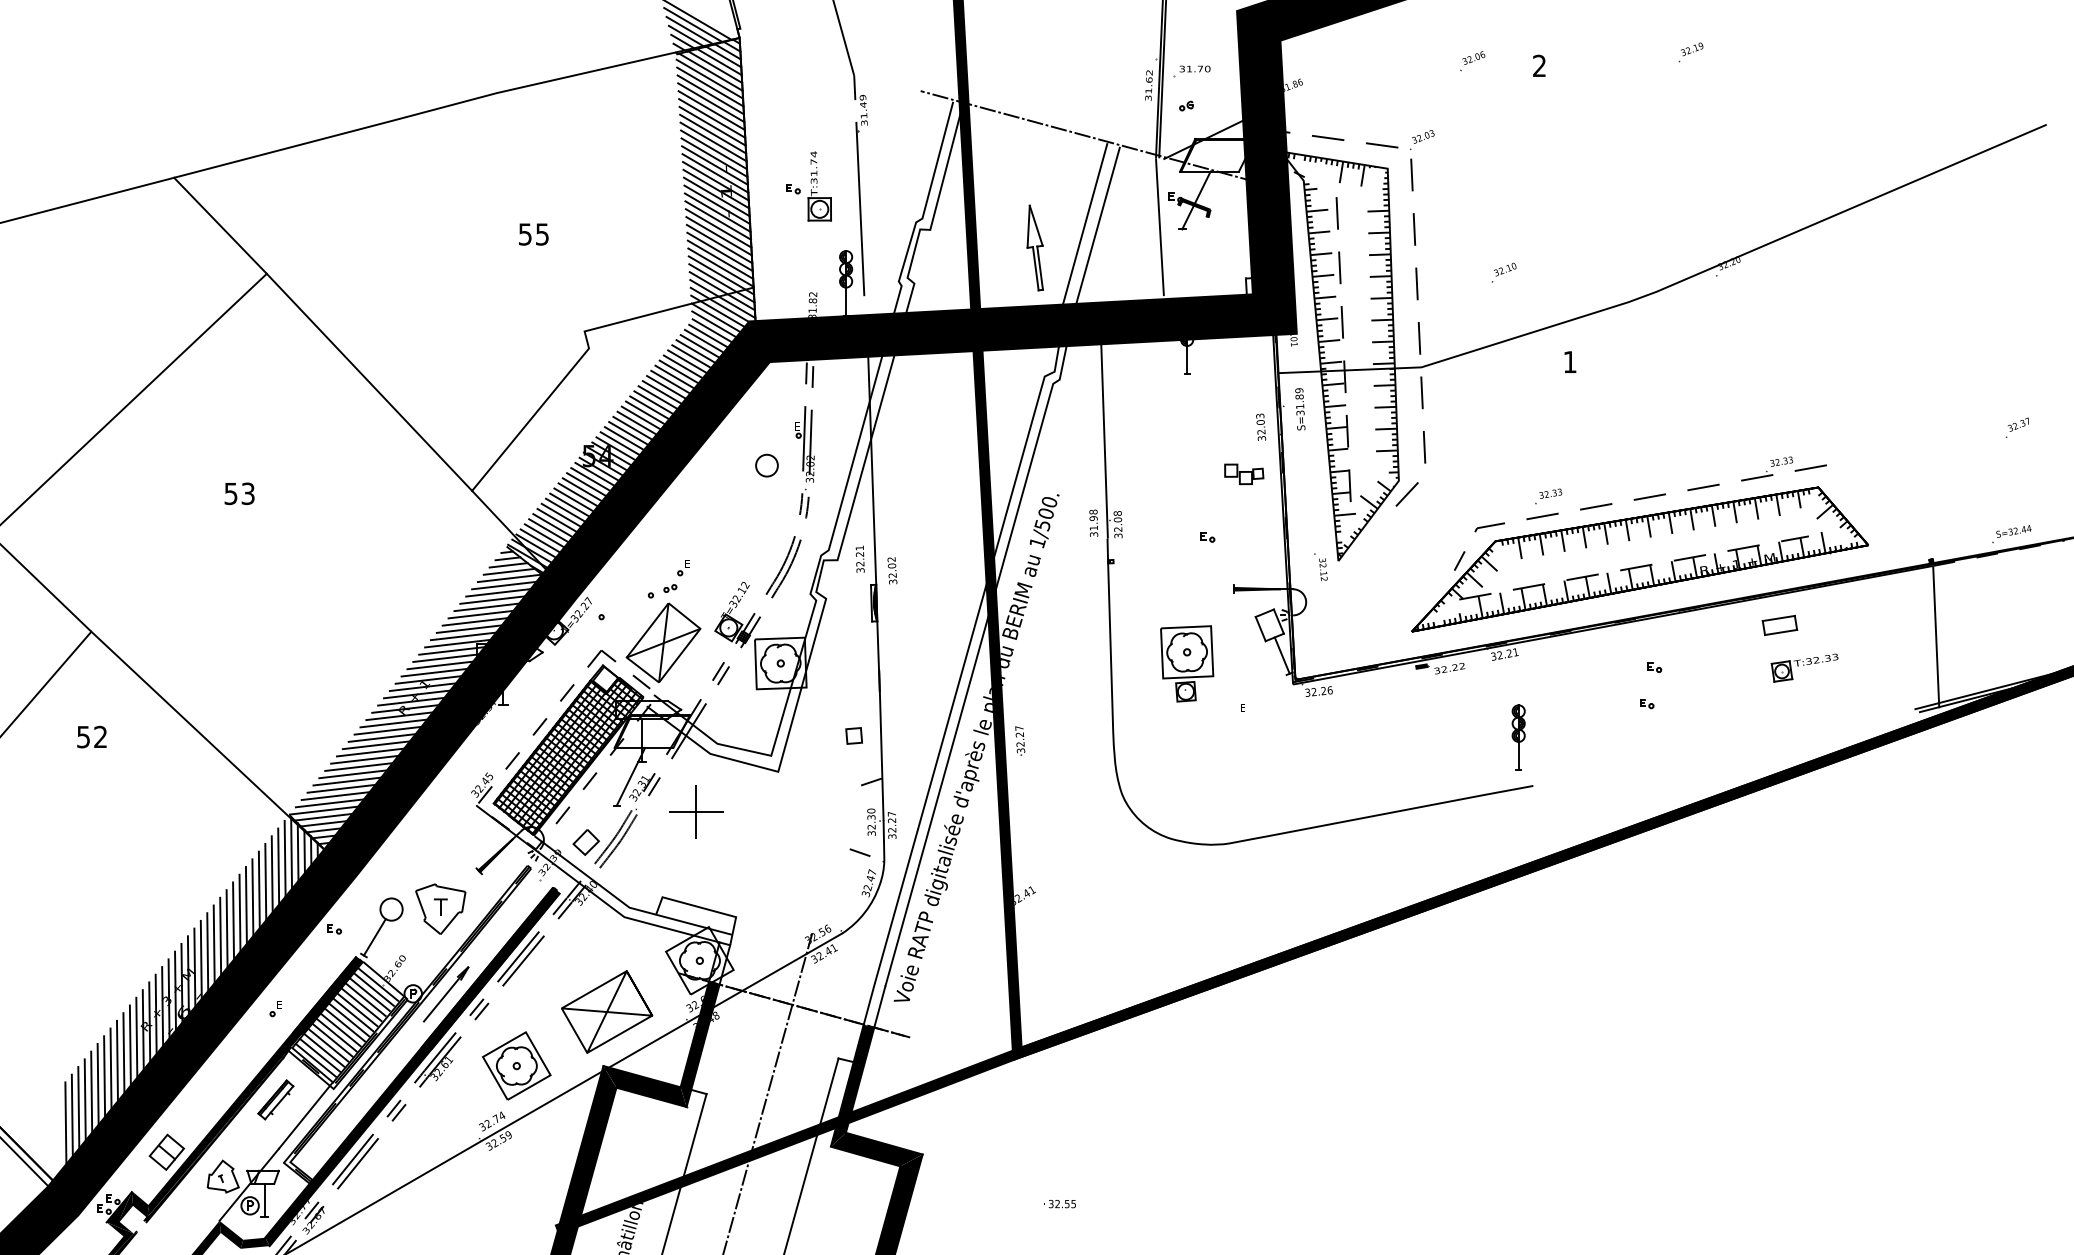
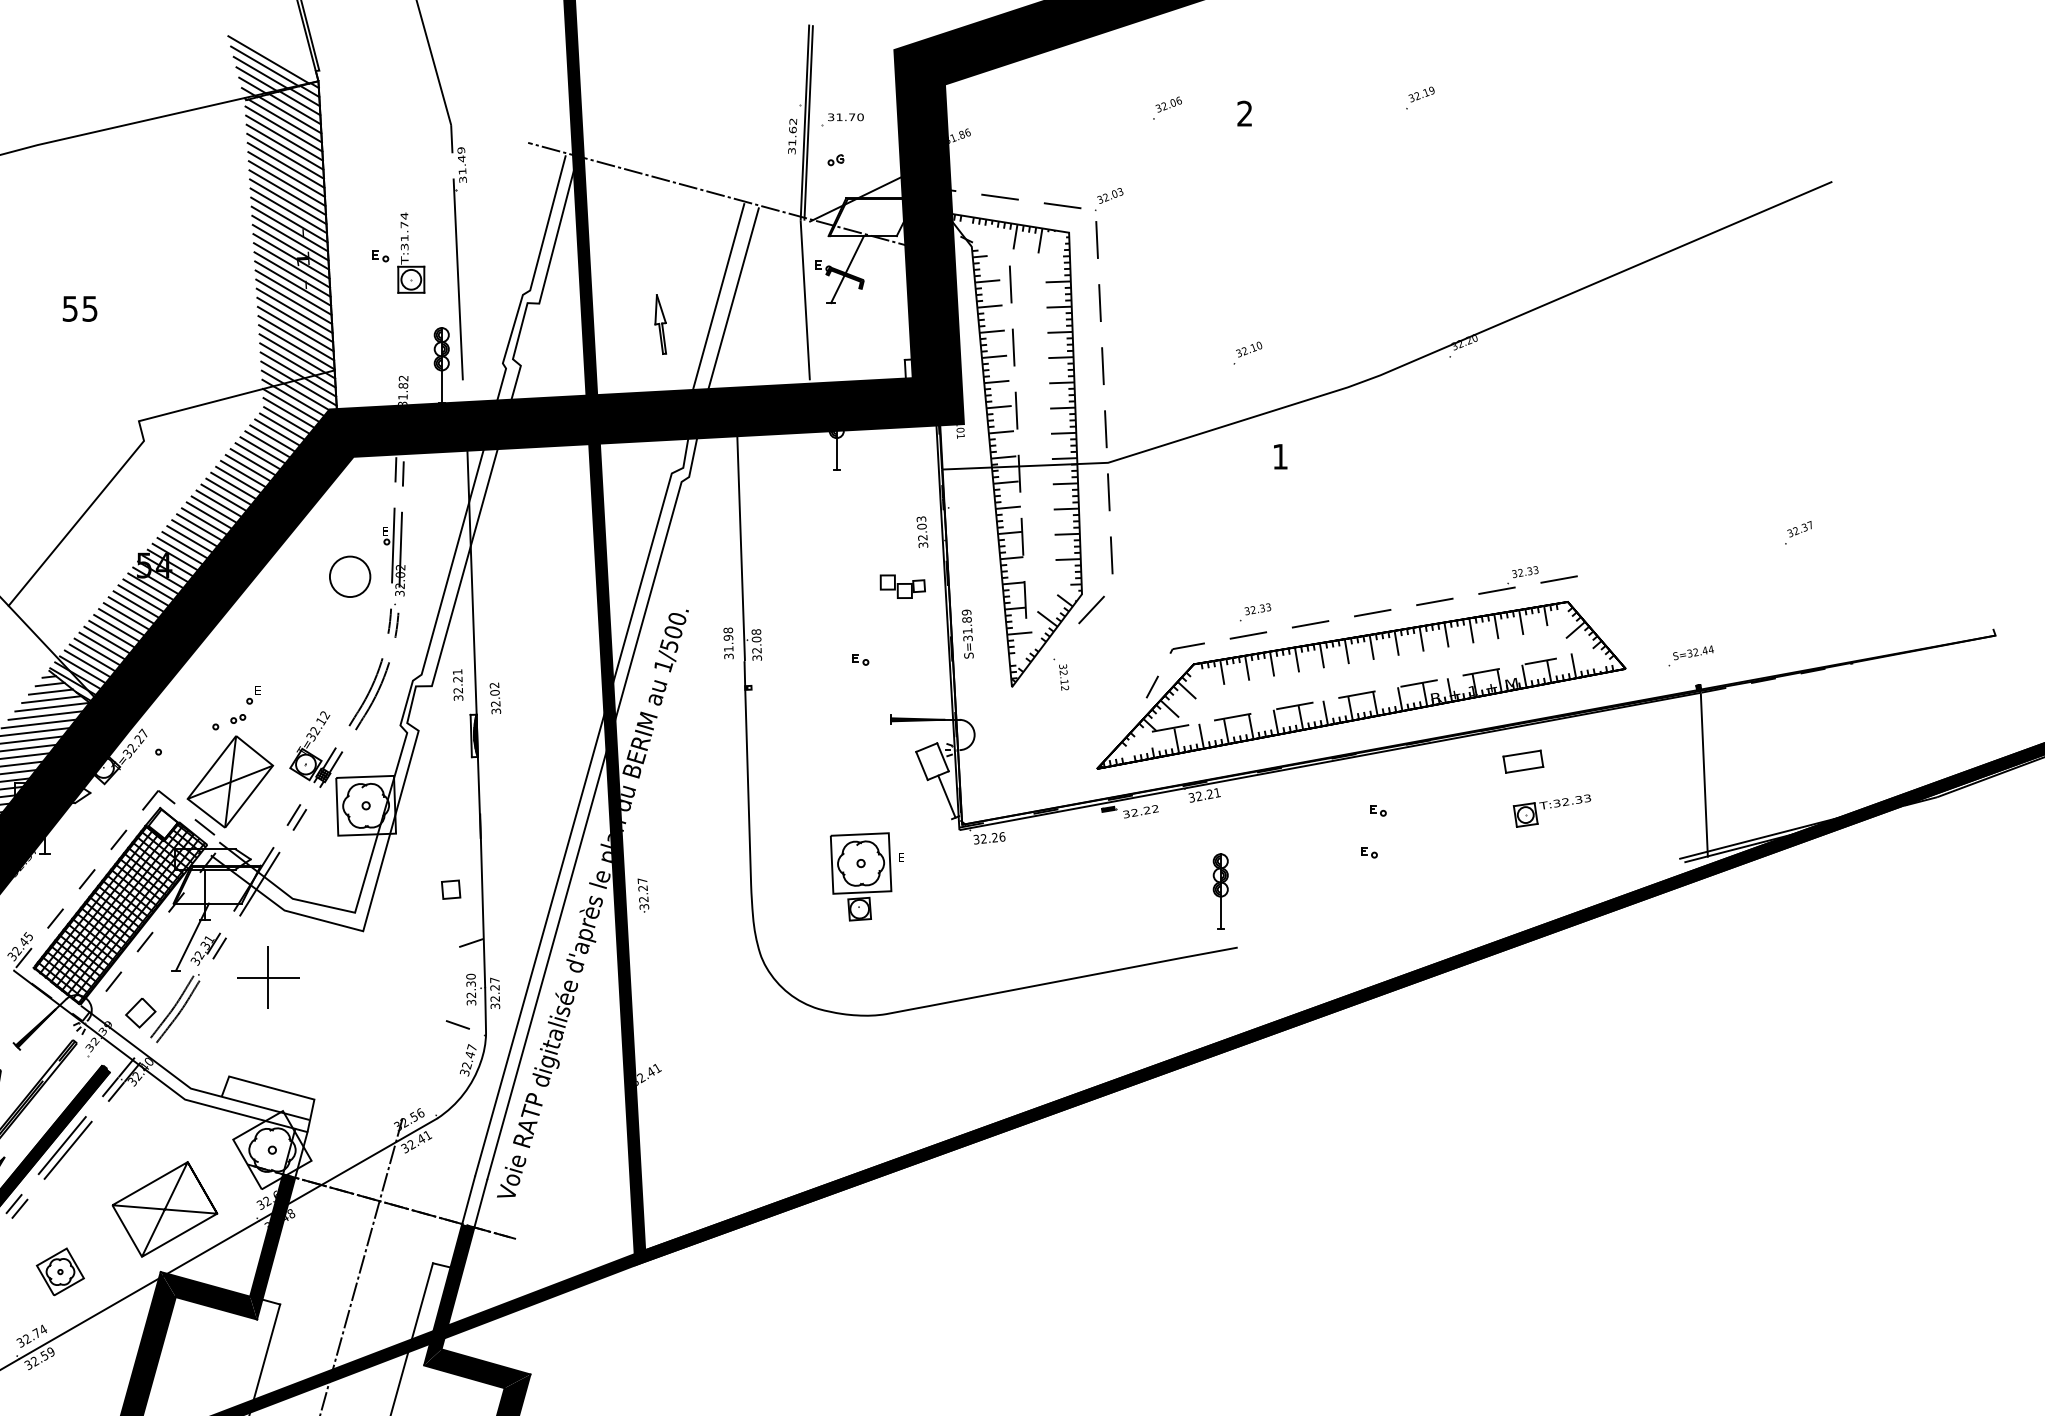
part: (1034, 247) -> (659, 323), size x0.6
part: (1503, 272) -> (1247, 352), moved
text: (1300, 409) -> (968, 634), moved
part: (766, 465) -> (349, 576), size x1.6
part: (2011, 534) -> (1690, 656), moved
part: (1320, 567) -> (1060, 674), moved
part: (1187, 663) -> (861, 876), moved
part: (516, 1065) -> (60, 1271), size x0.6

